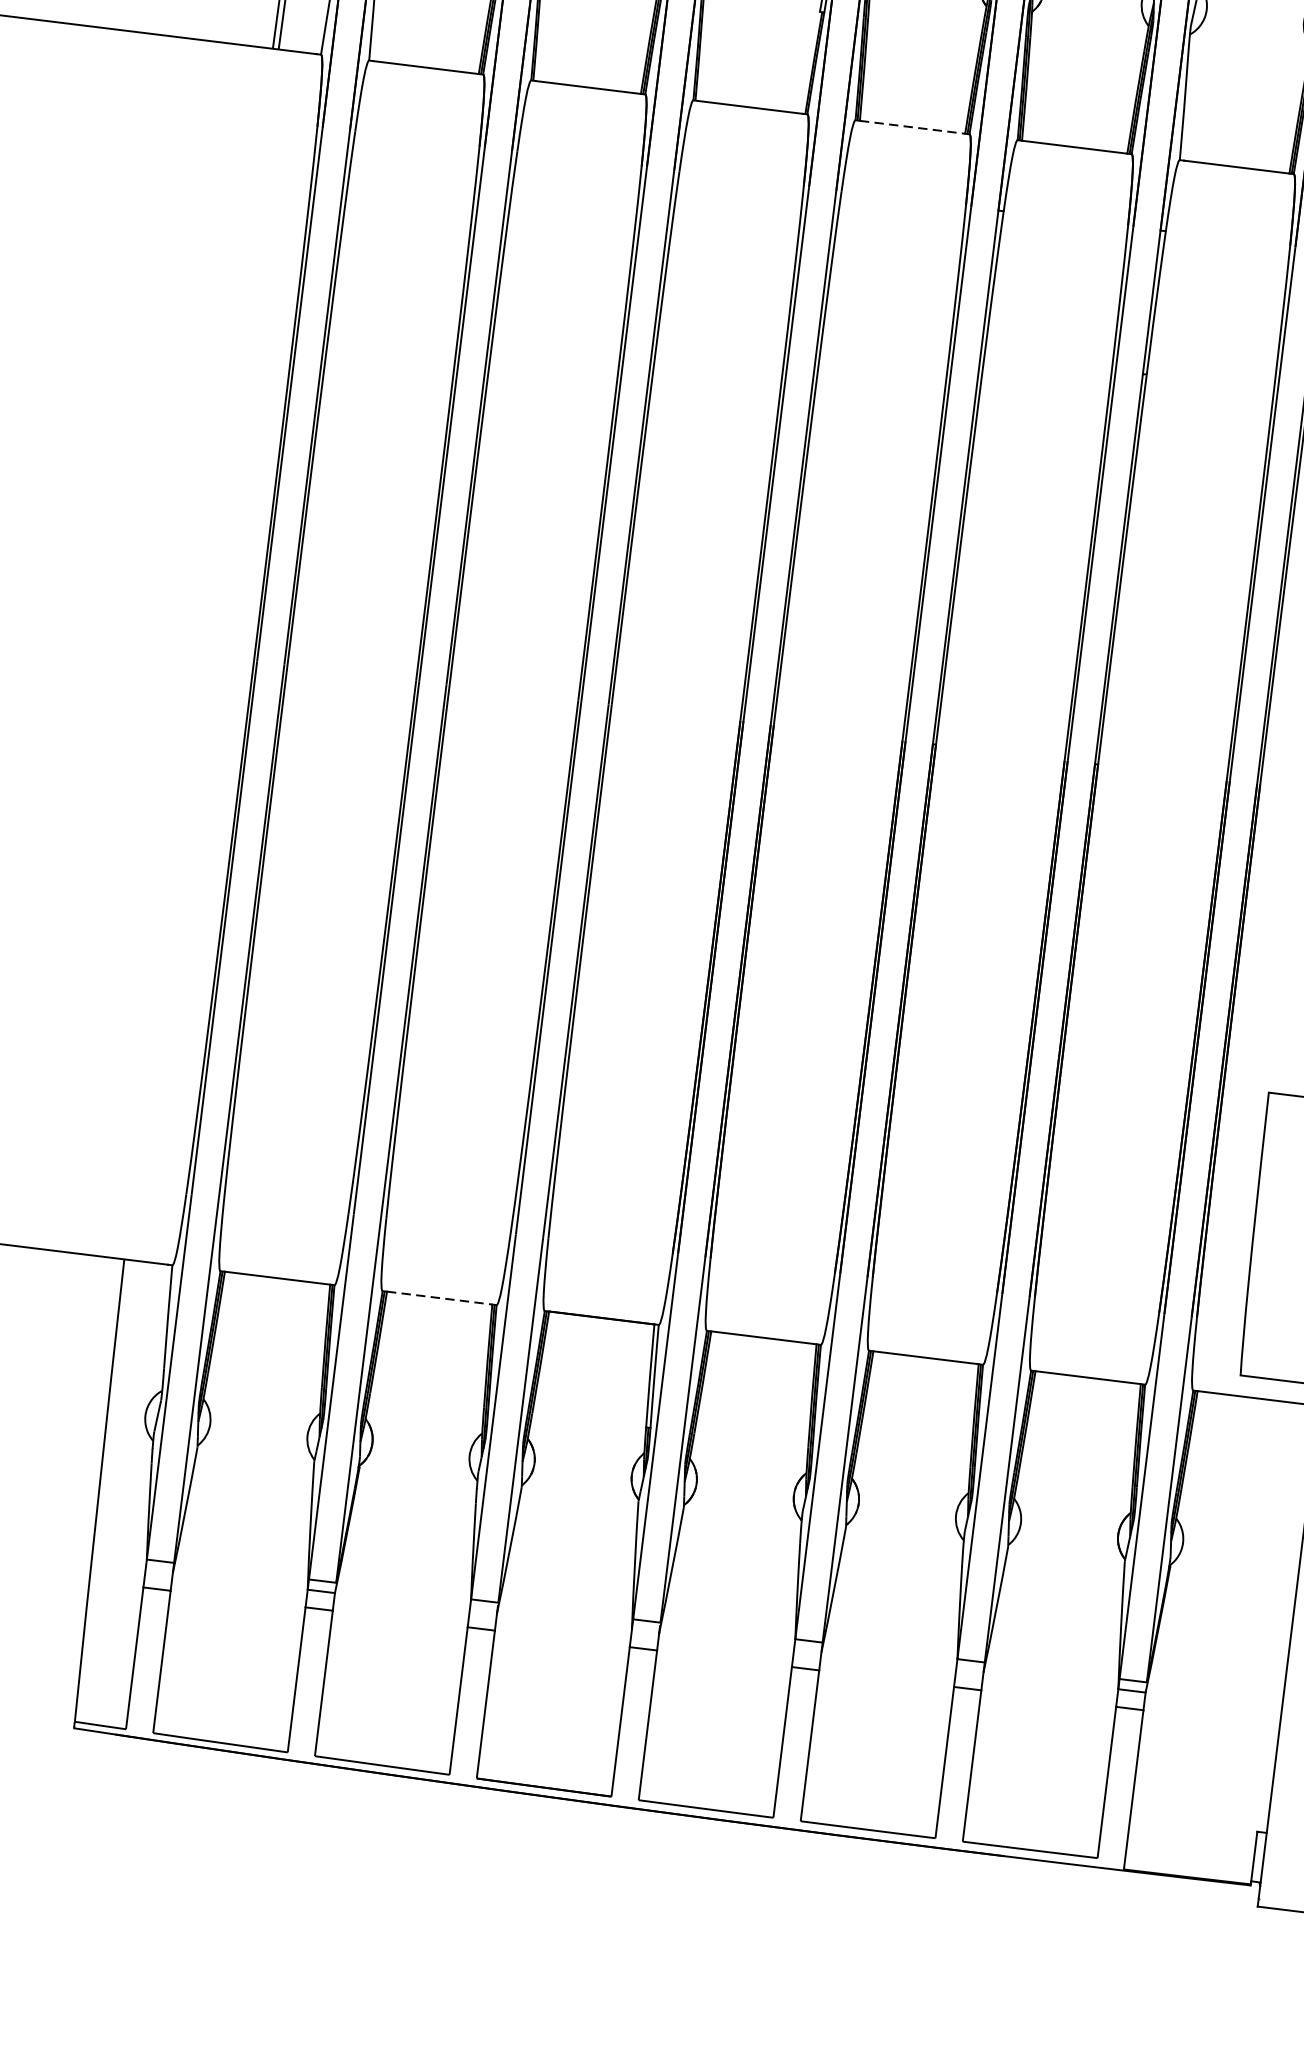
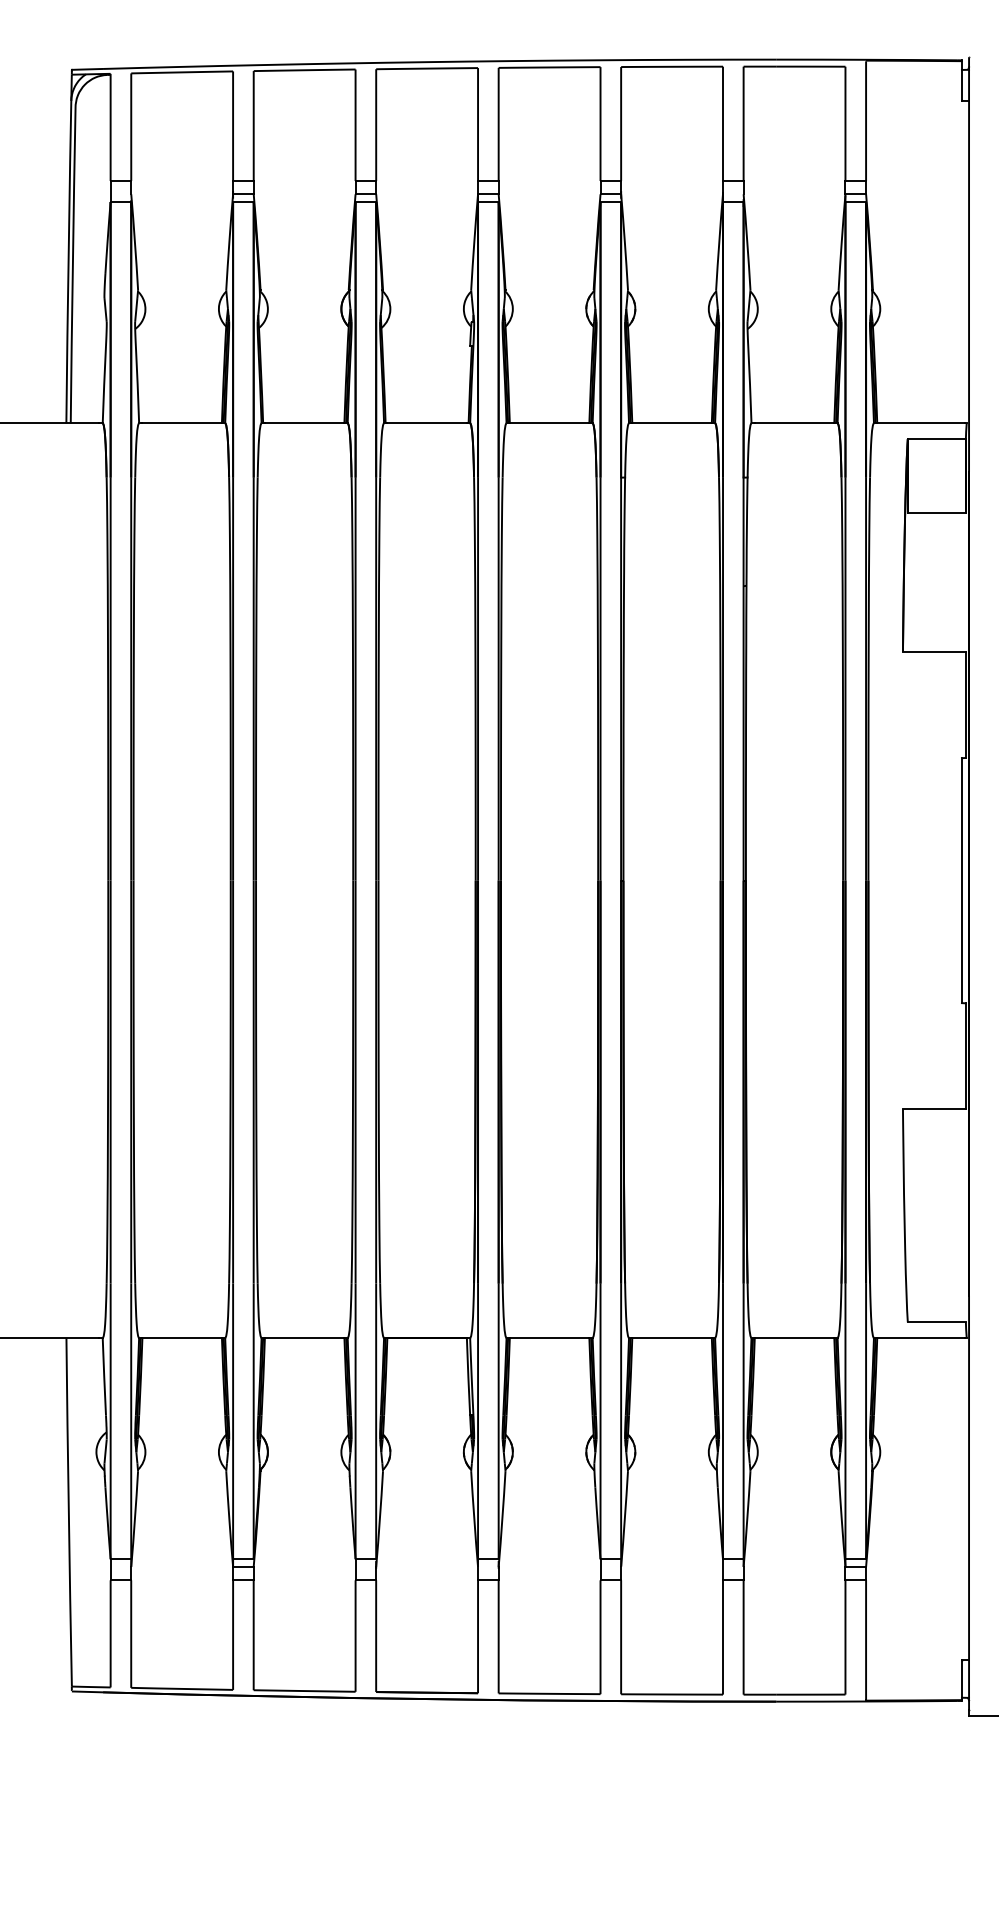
line: (912, 127) -> (549, 423), dashed -> solid
line: (439, 1297) -> (304, 1337), dashed -> solid

